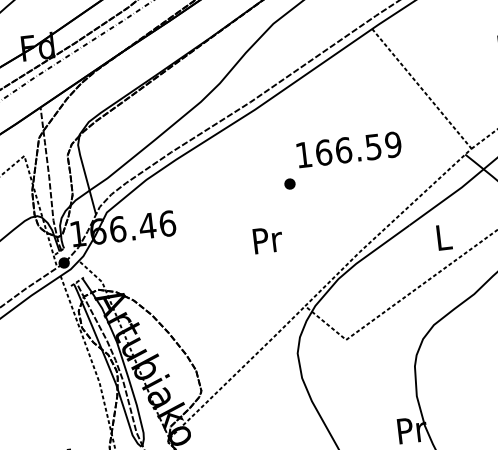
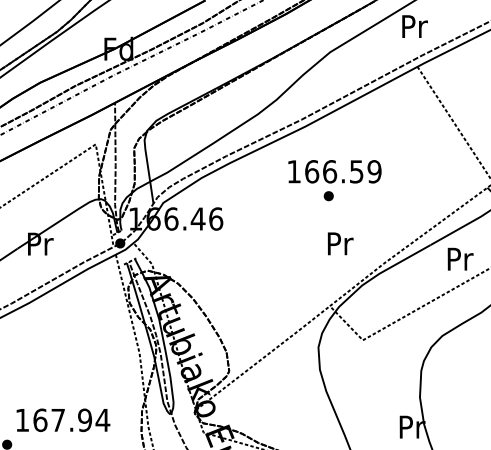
text: (348, 149) -> (334, 171), moved
text: (444, 236) -> (460, 258), L -> Pr
text: (267, 239) -> (340, 243), moved

